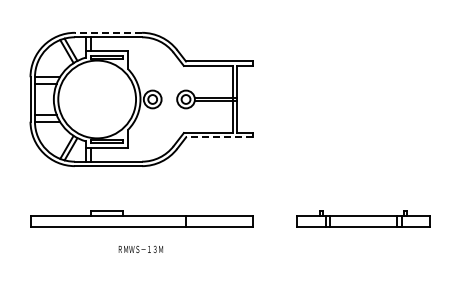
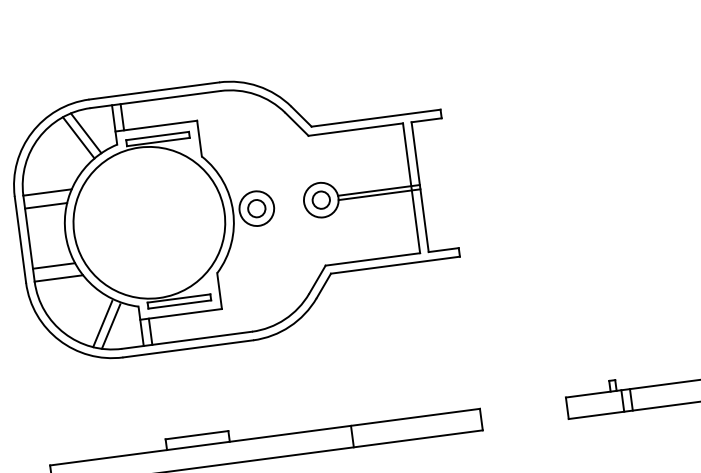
line: (108, 32) -> (154, 90), dashed -> solid
line: (218, 137) -> (393, 265), dashed -> solid

